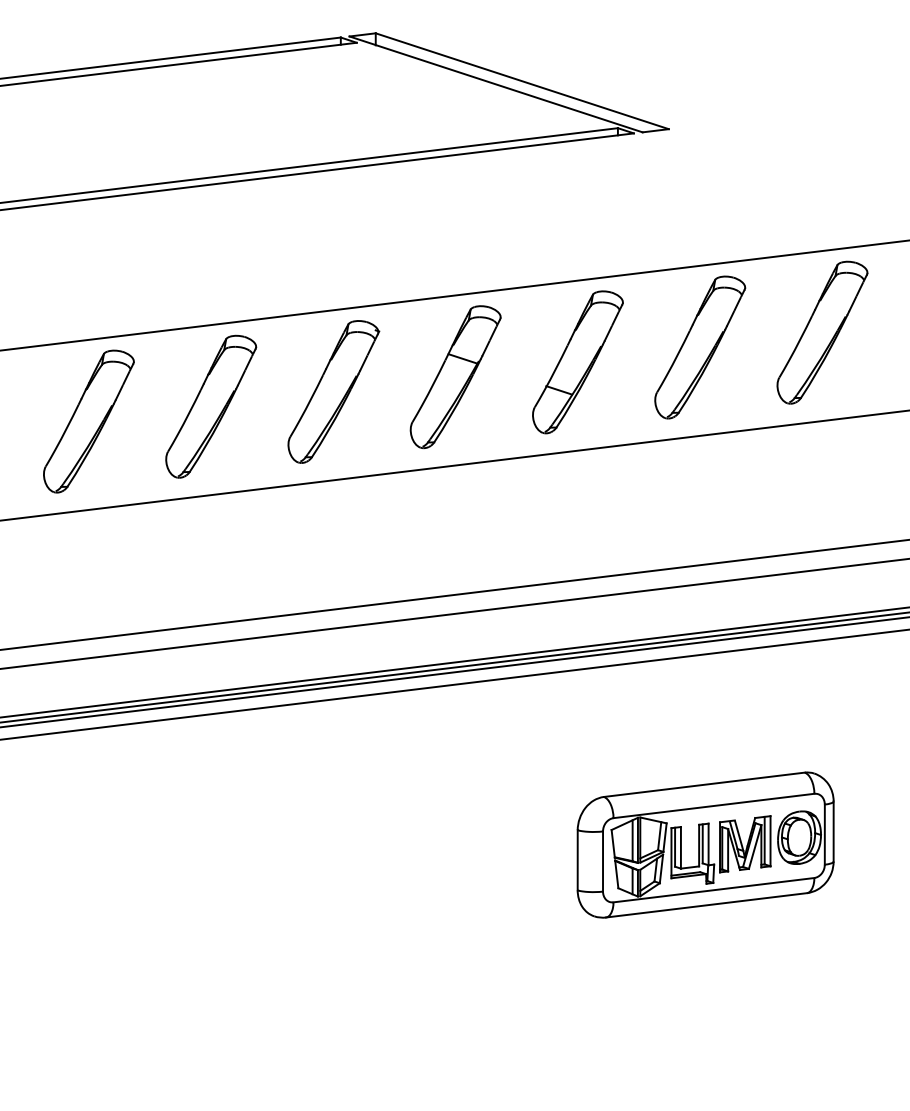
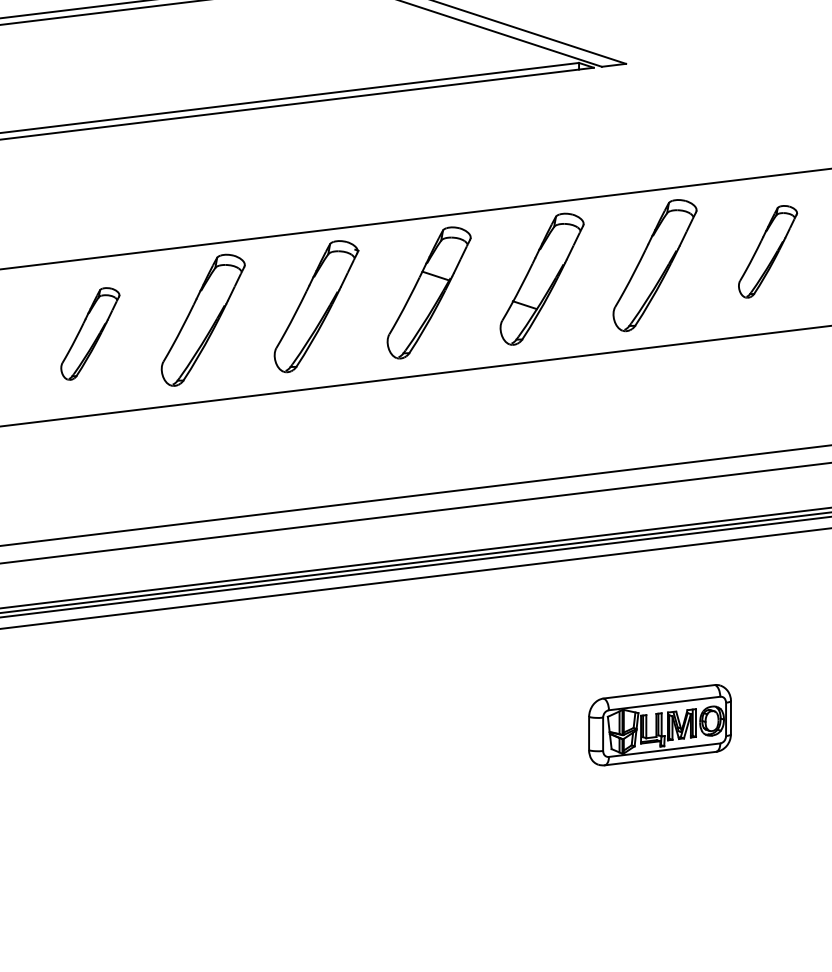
part: (822, 332) -> (768, 251), size x0.7
part: (88, 421) -> (89, 333), size x0.7
part: (705, 844) -> (659, 724), size x0.6

